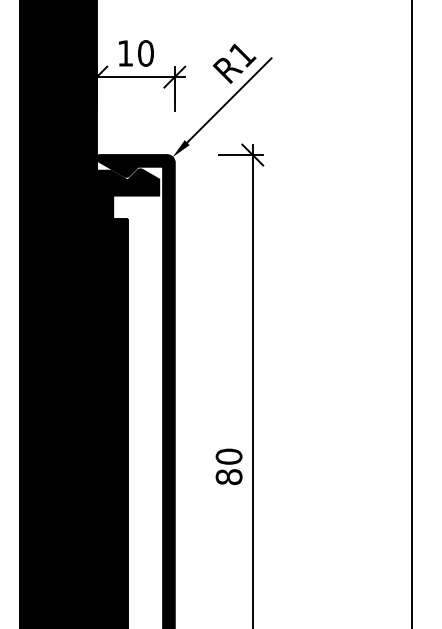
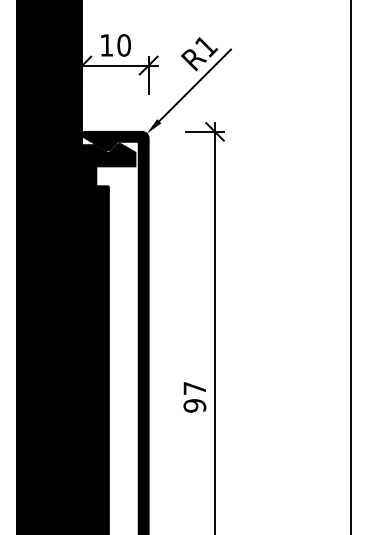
text: (228, 466) -> (194, 396), 80 -> 97

